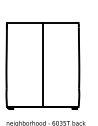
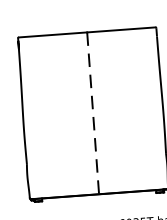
line: (42, 65) -> (92, 114), solid -> dashed

